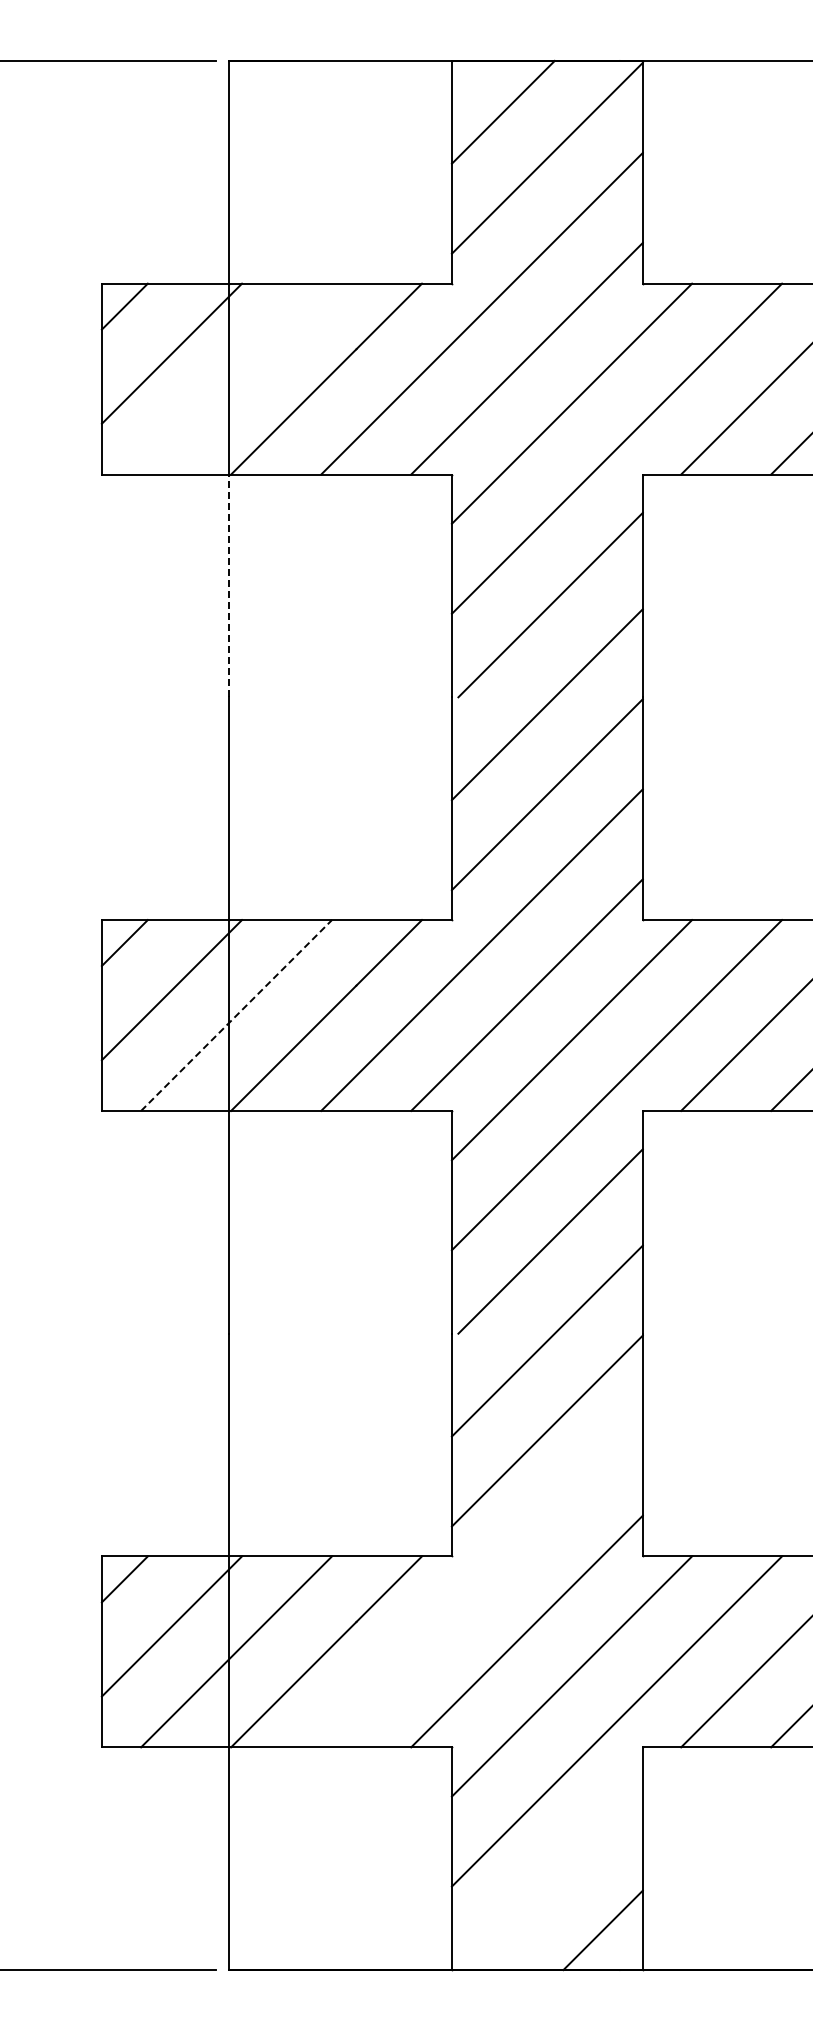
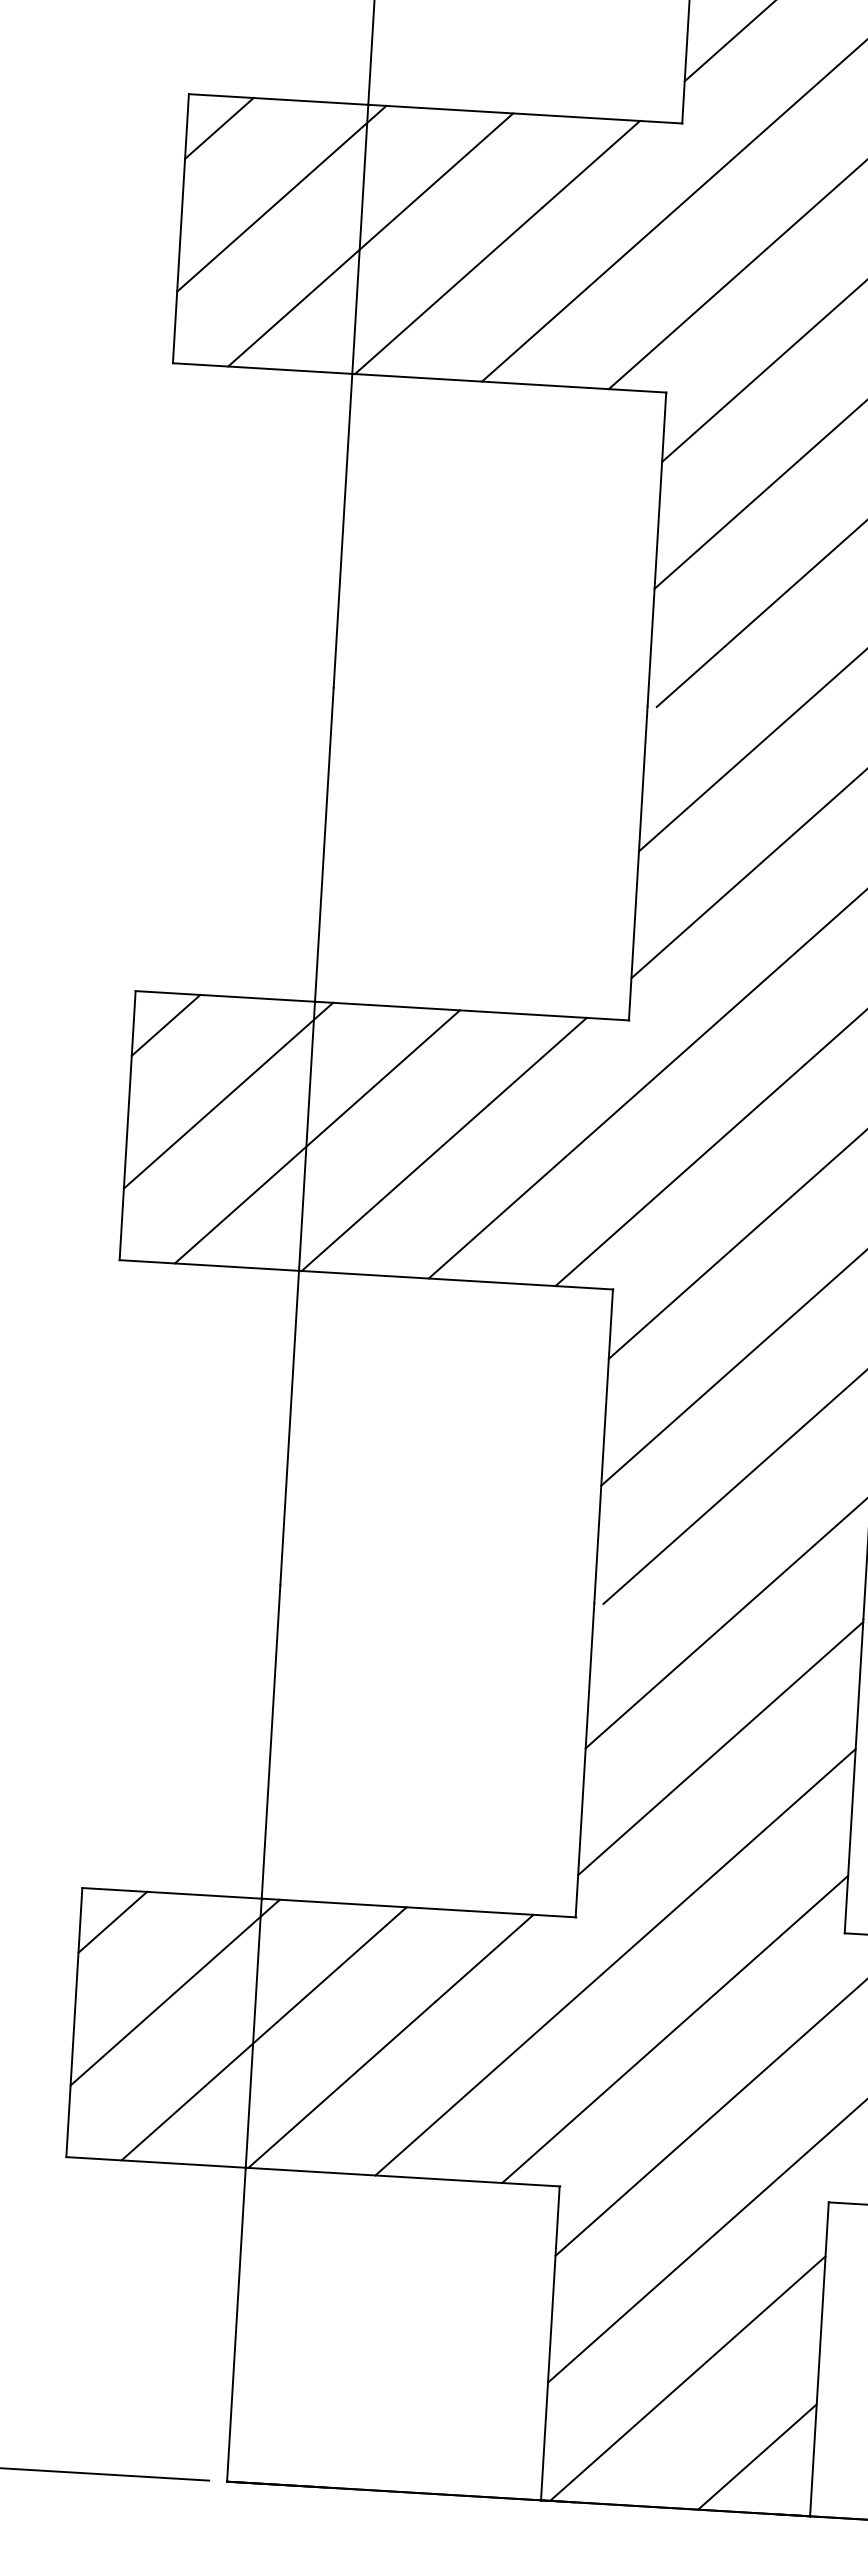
line: (236, 378) -> (370, 239), added
line: (229, 585) -> (343, 530), dashed -> solid
line: (236, 1015) -> (317, 1136), dashed -> solid
line: (481, 1586) -> (614, 1962), added
line: (550, 1877) -> (687, 2378), added

